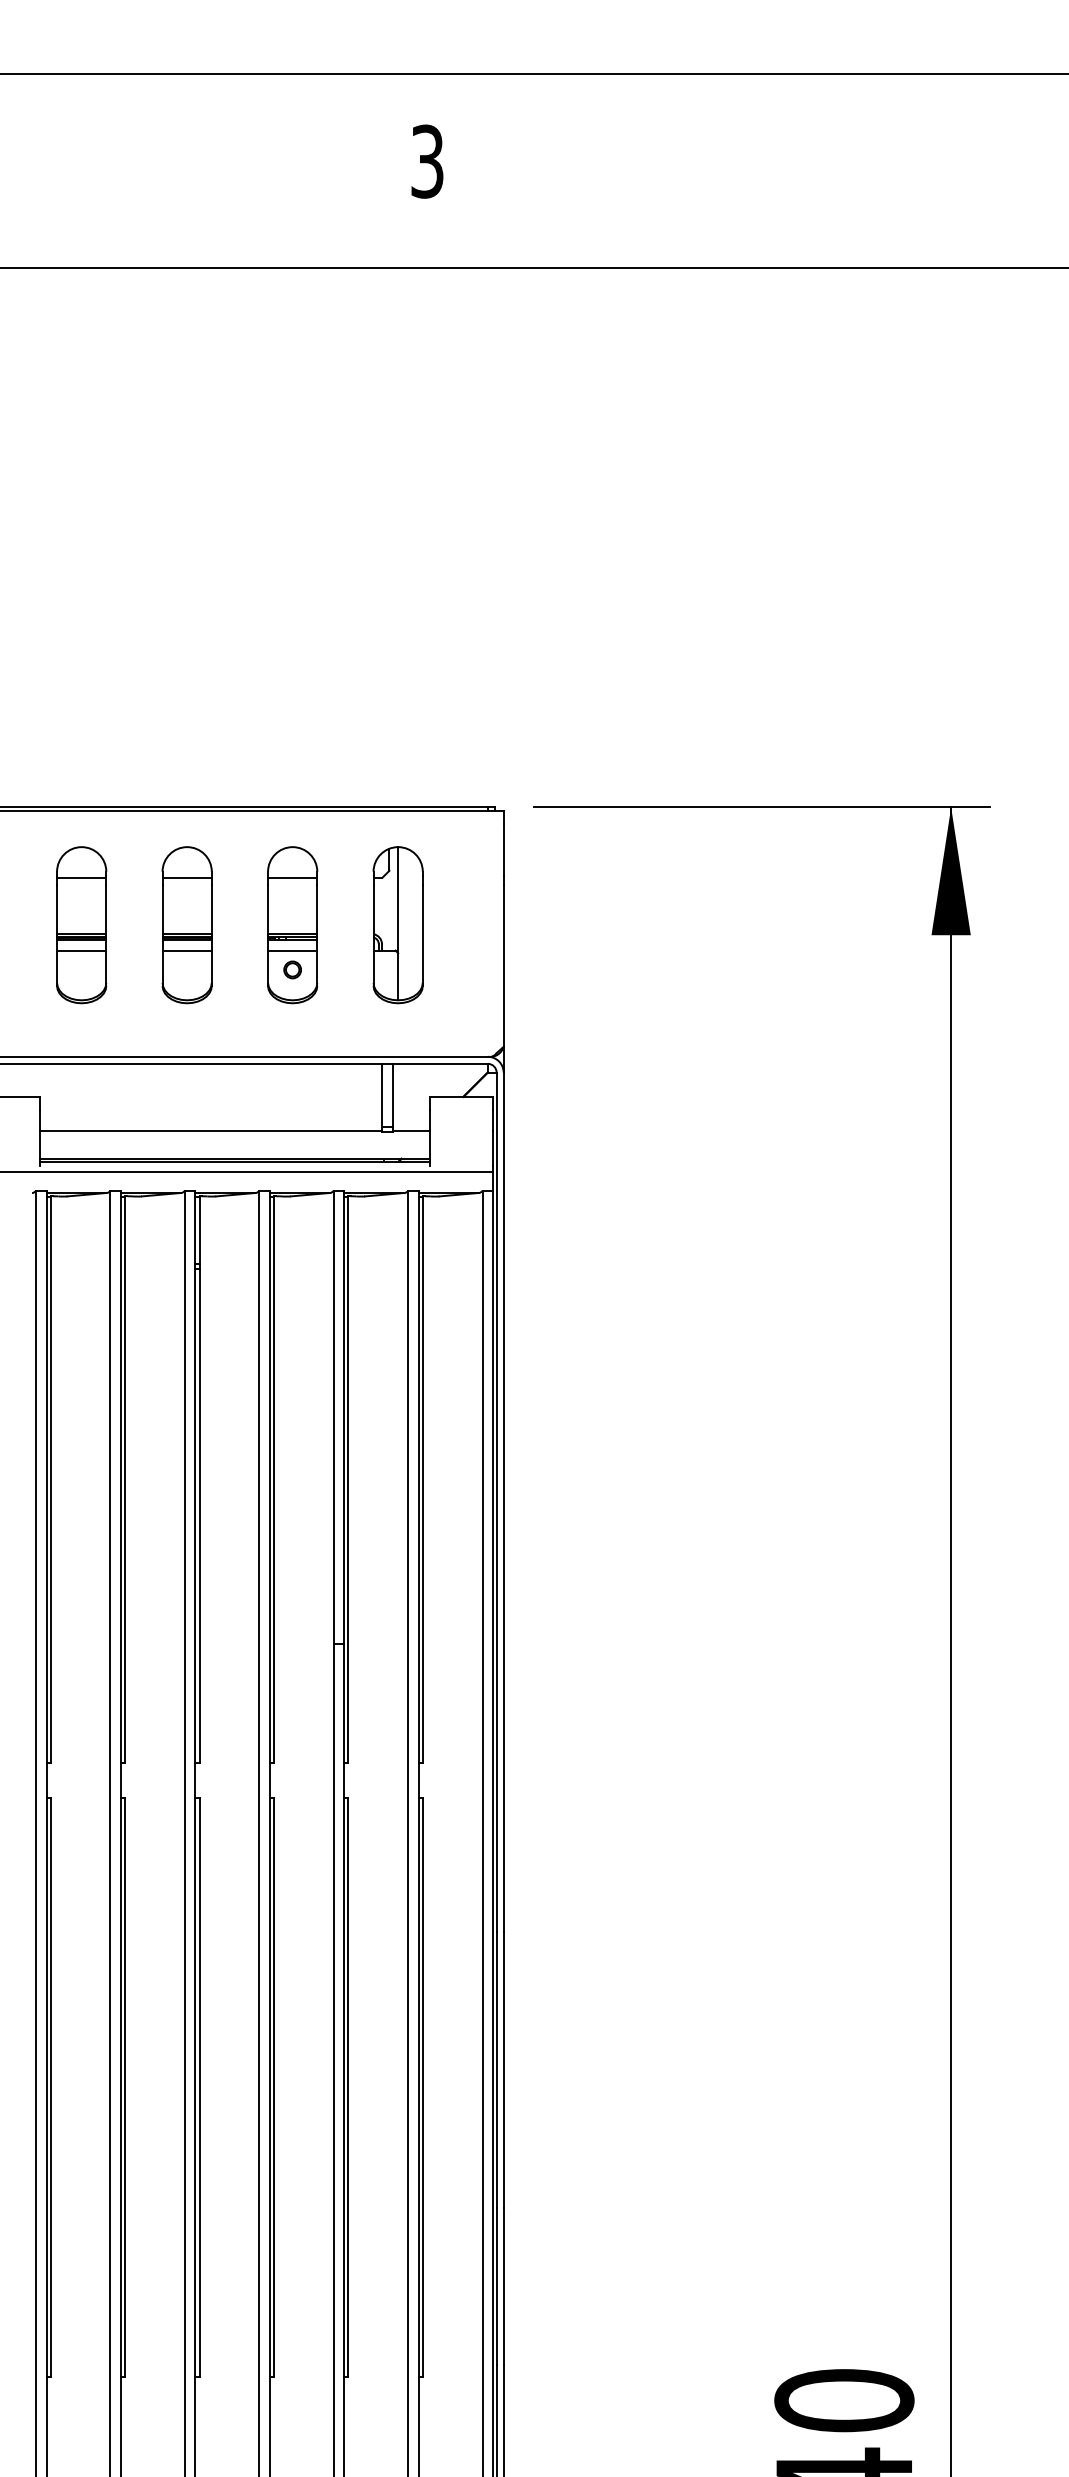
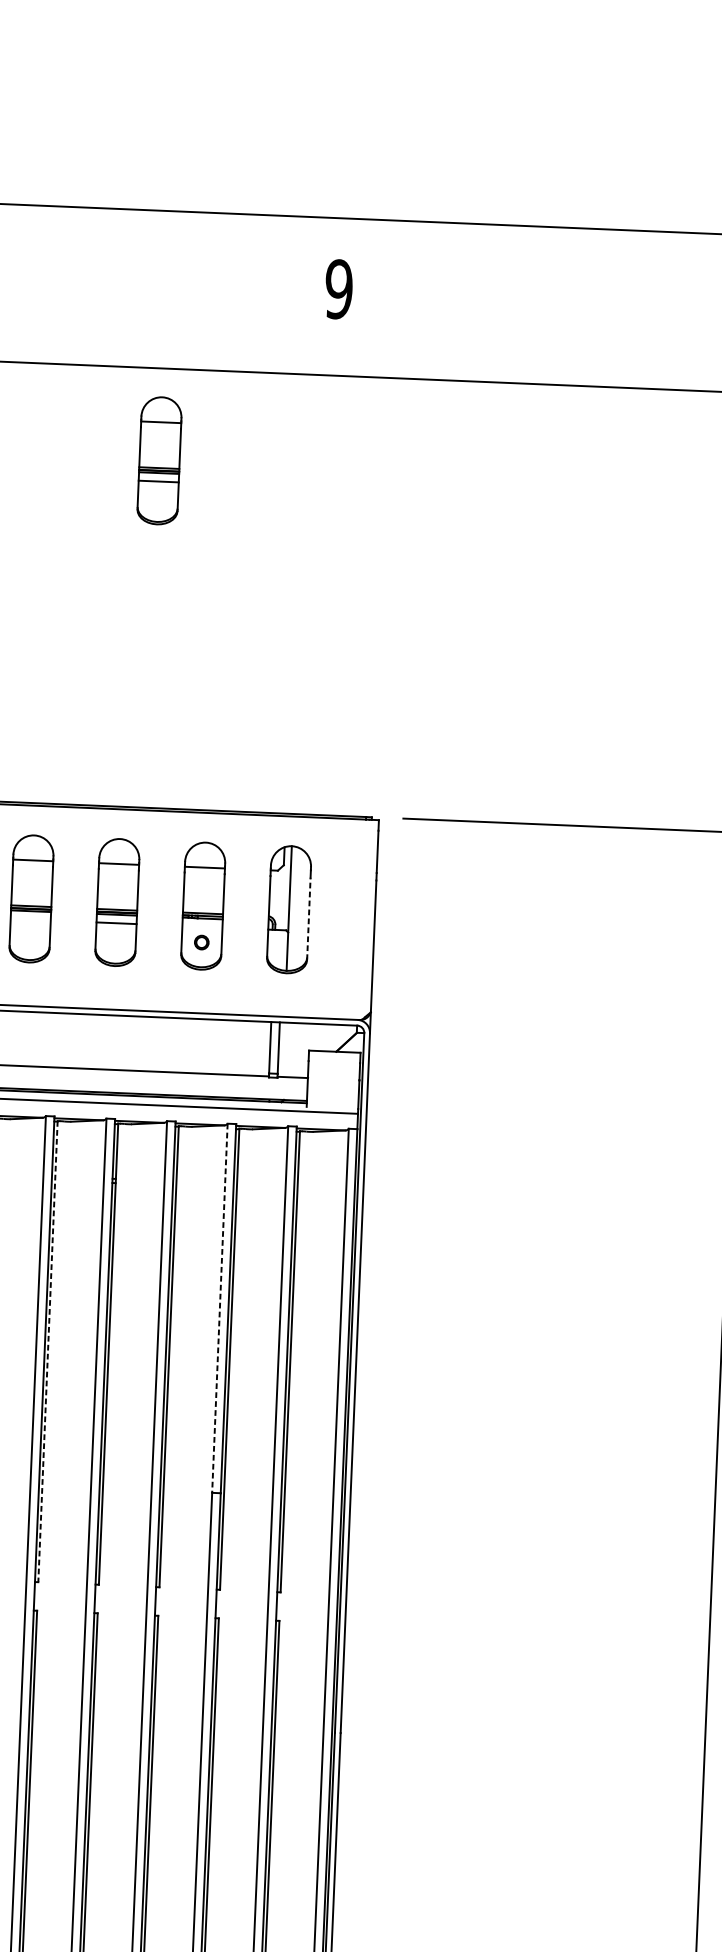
text: (426, 161) -> (338, 289), 3 -> 9
part: (215, 381) -> (159, 461), added
line: (422, 935) -> (308, 918), solid -> dashed
line: (81, 950) -> (30, 919), removed
line: (292, 950) -> (202, 926), removed
line: (333, 1417) -> (219, 1308), solid -> dashed
line: (125, 1480) -> (48, 1352), solid -> dashed

